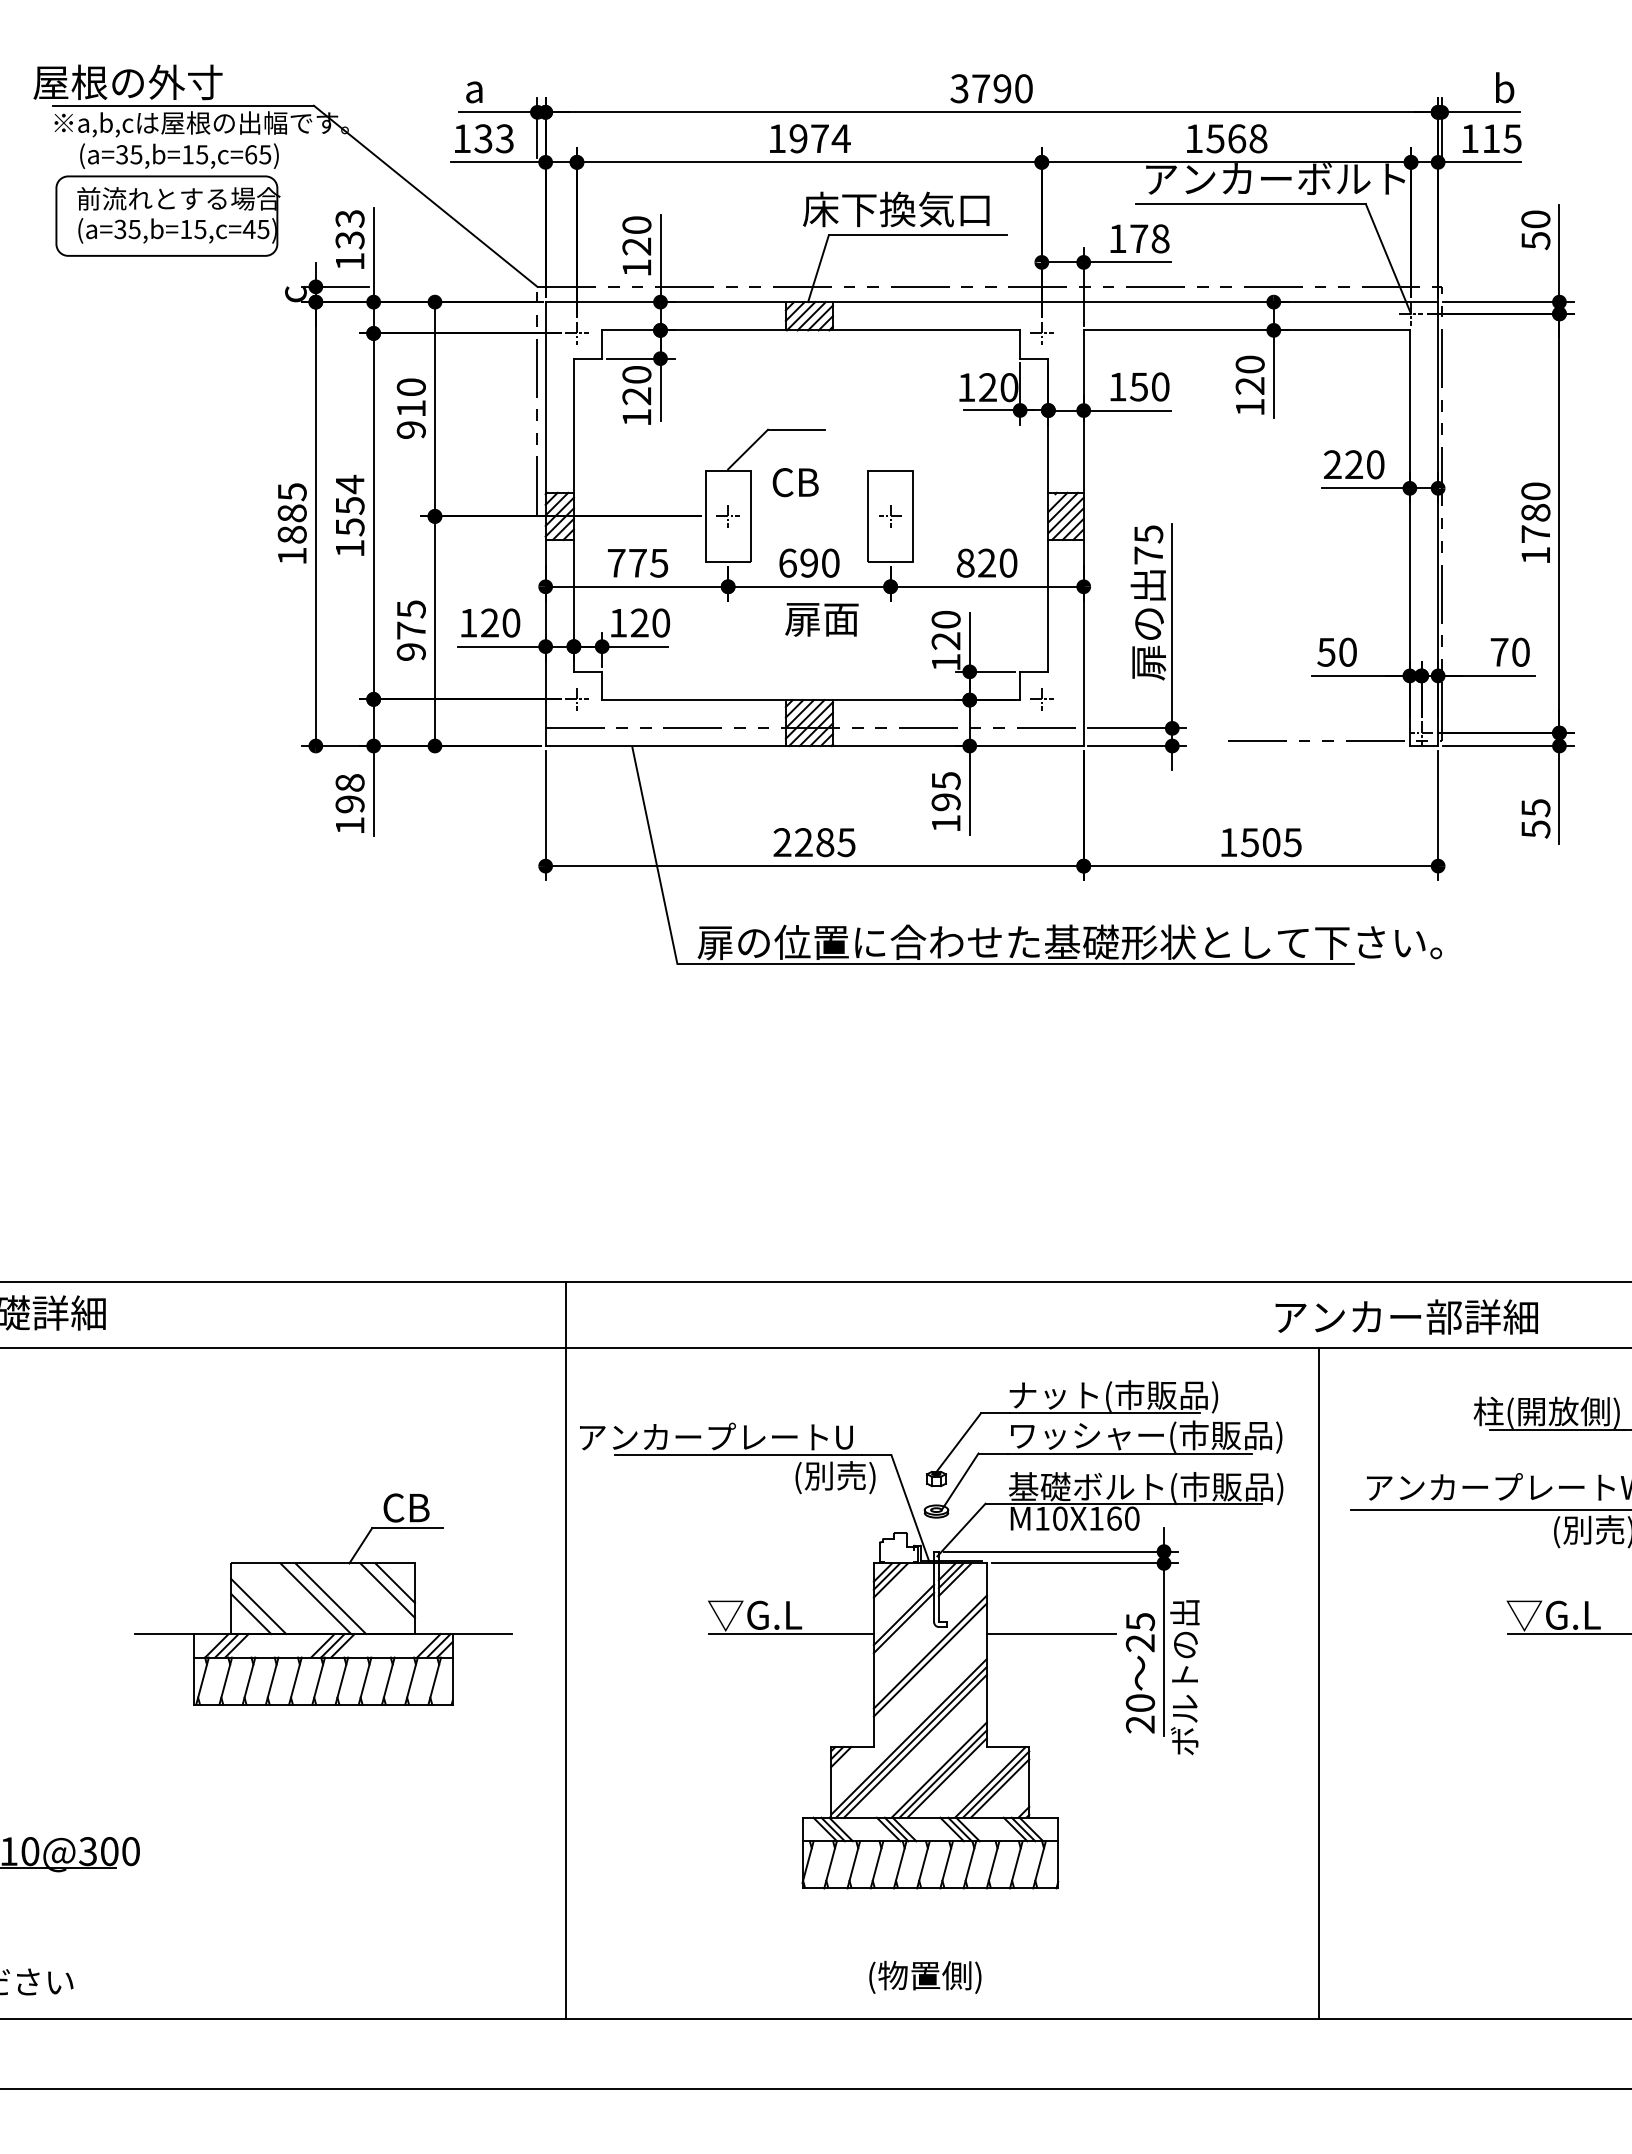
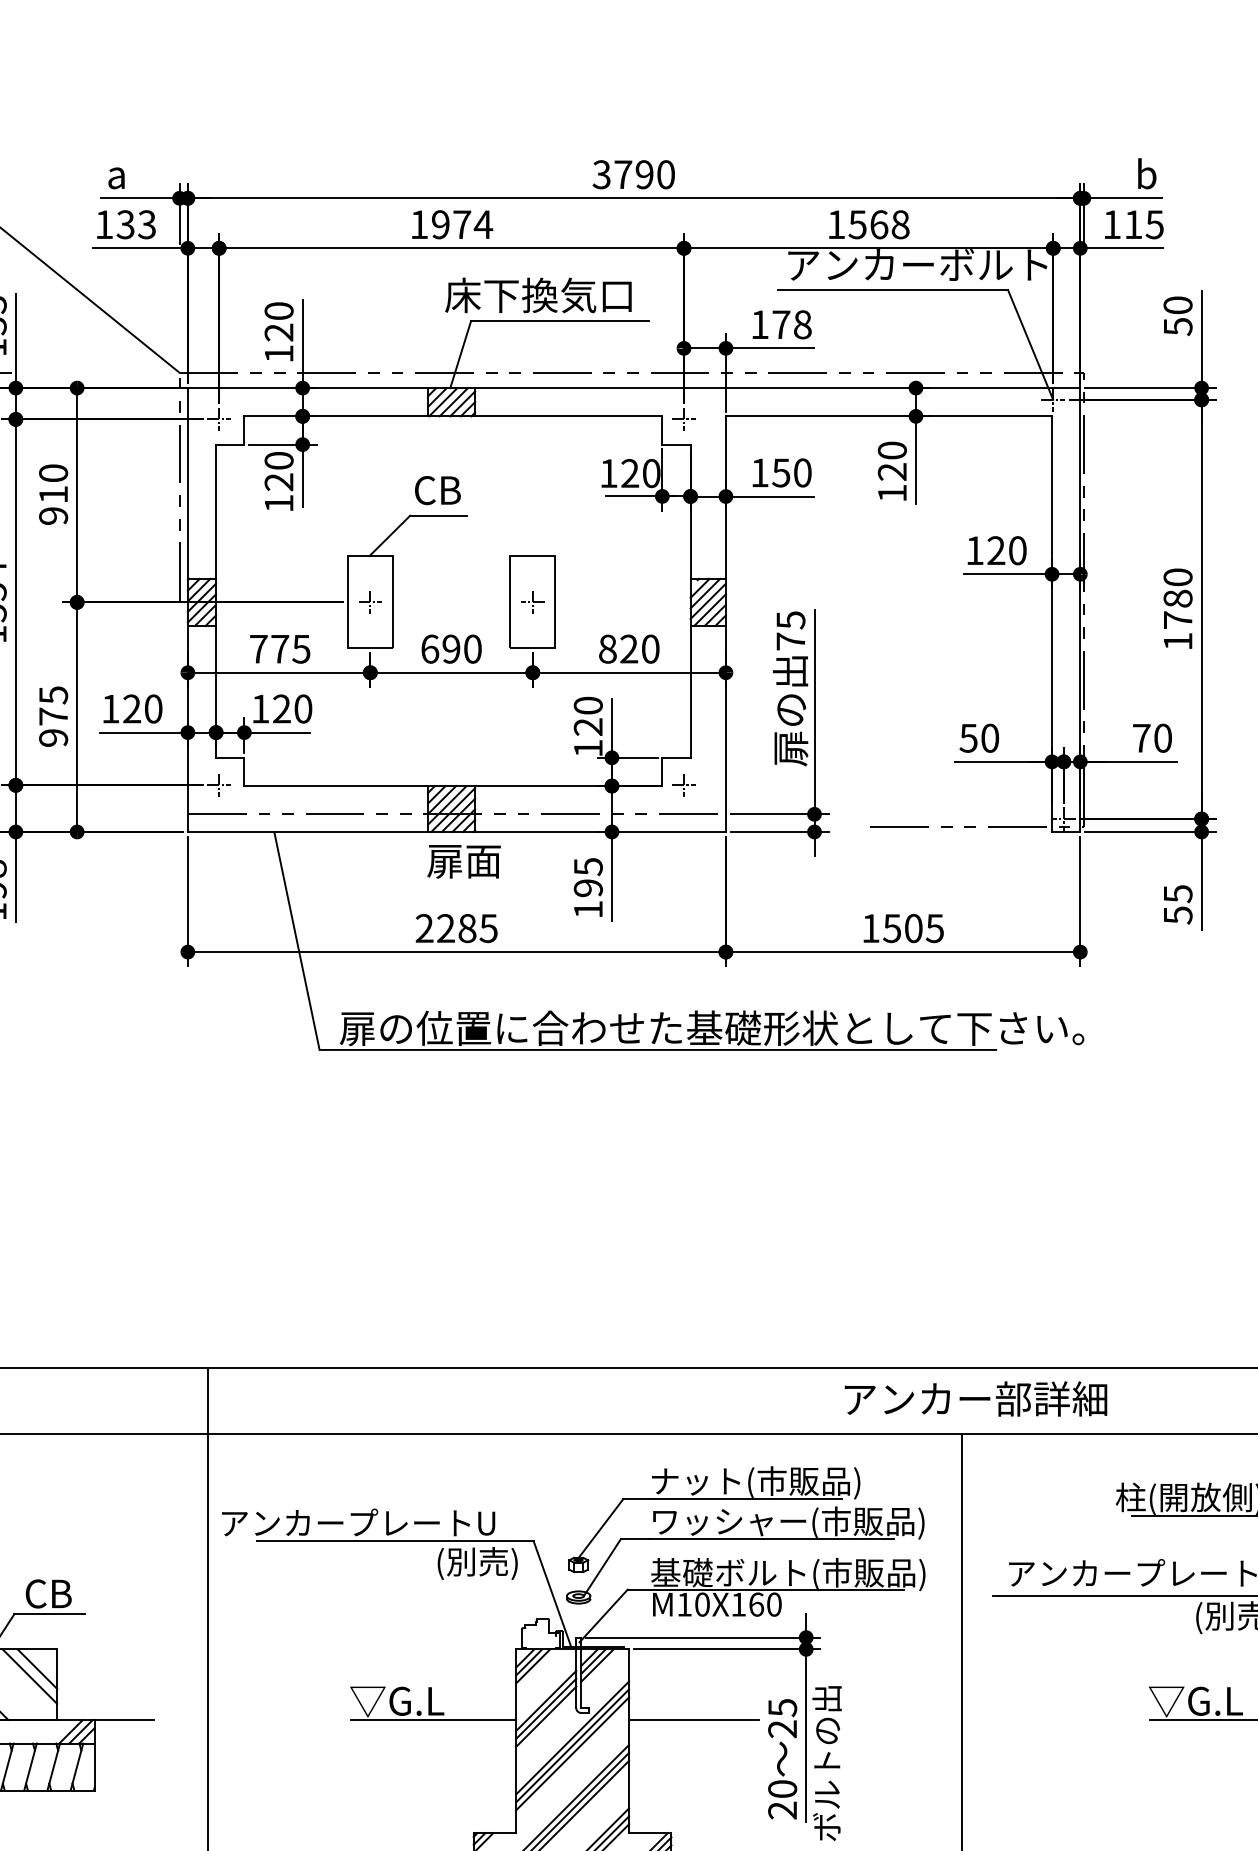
text: (1332, 464) -> (974, 550), 220 -> 120
text: (795, 482) -> (437, 490), moved
text: (821, 619) -> (463, 861), moved
text: (1406, 1316) -> (975, 1398), moved
line: (903, 1630) -> (545, 1716), added
line: (929, 1667) -> (571, 1753), added

